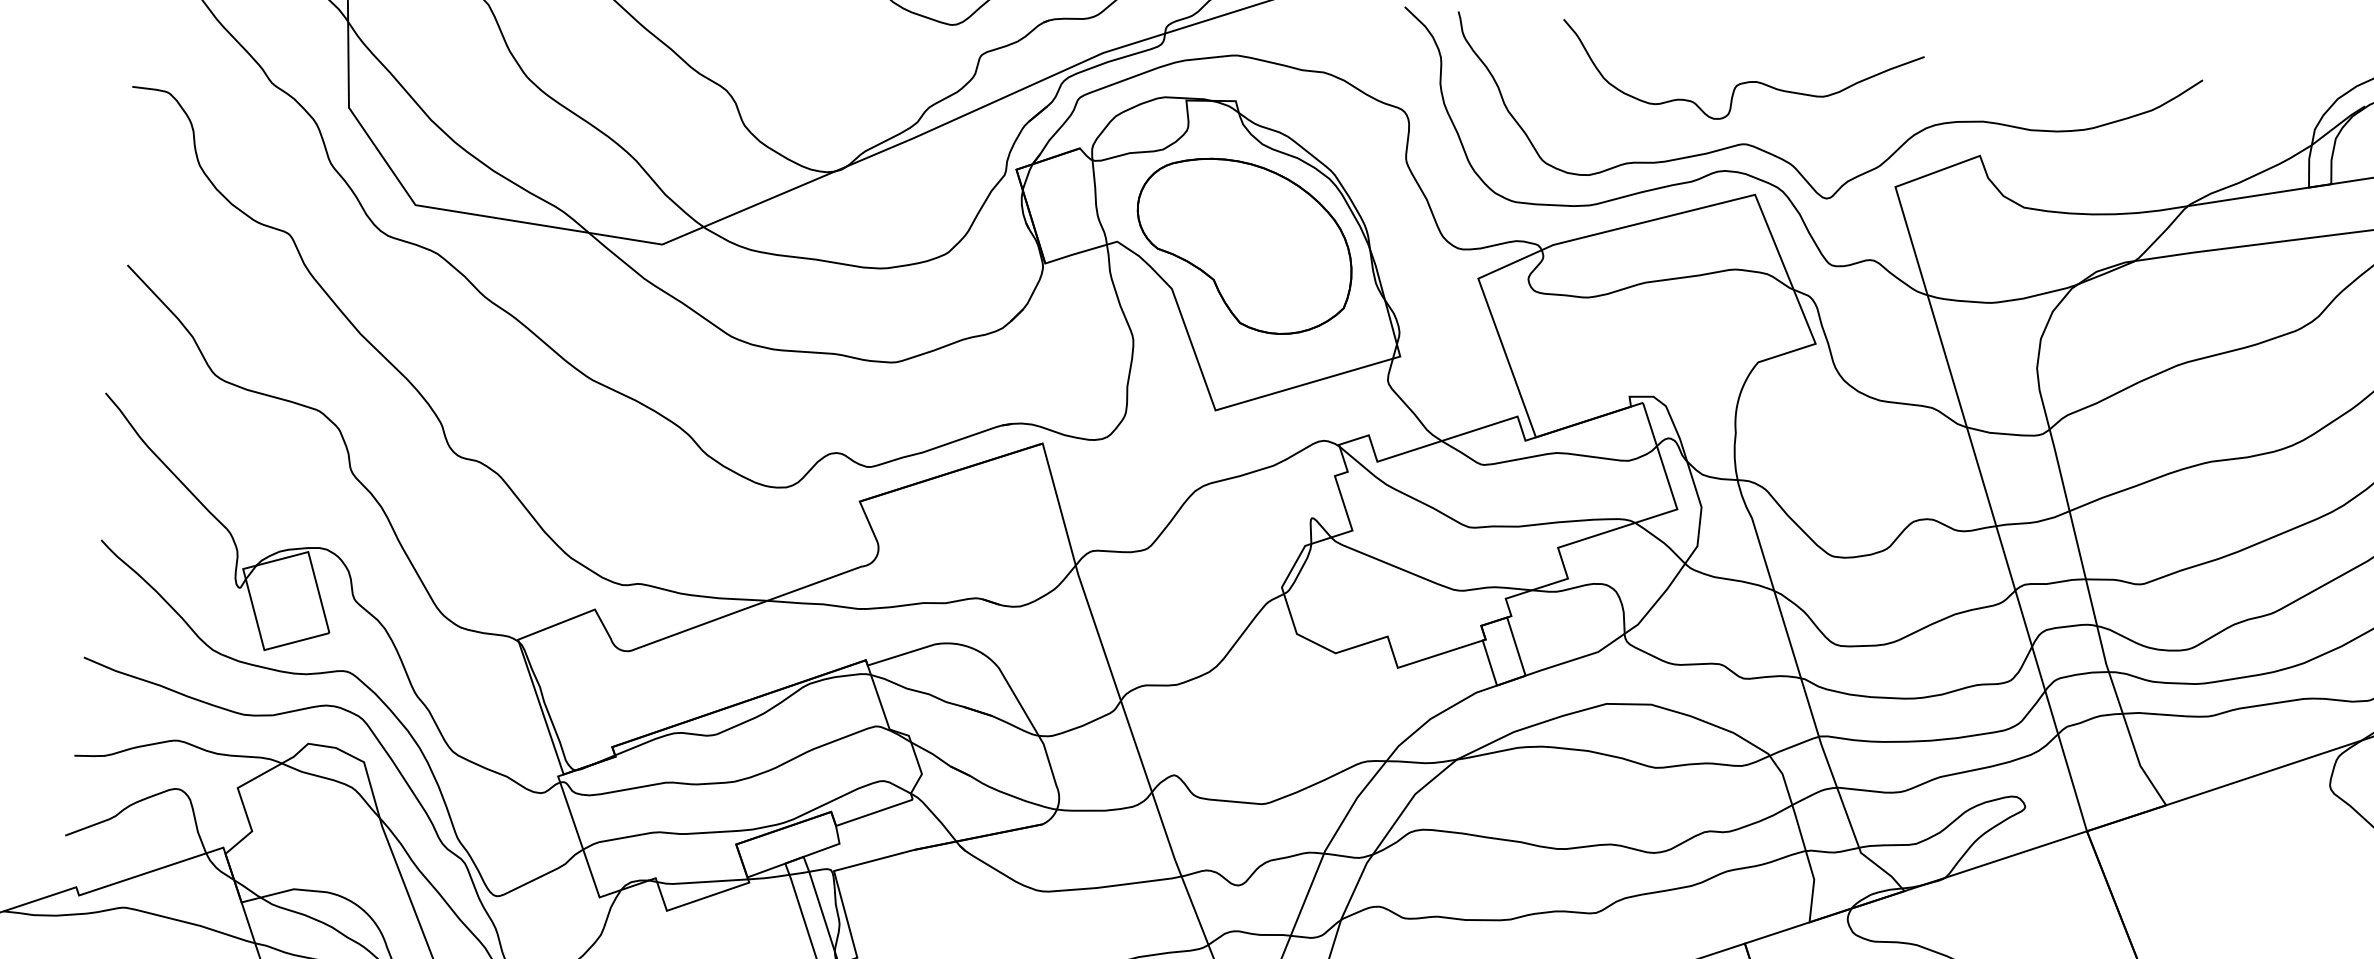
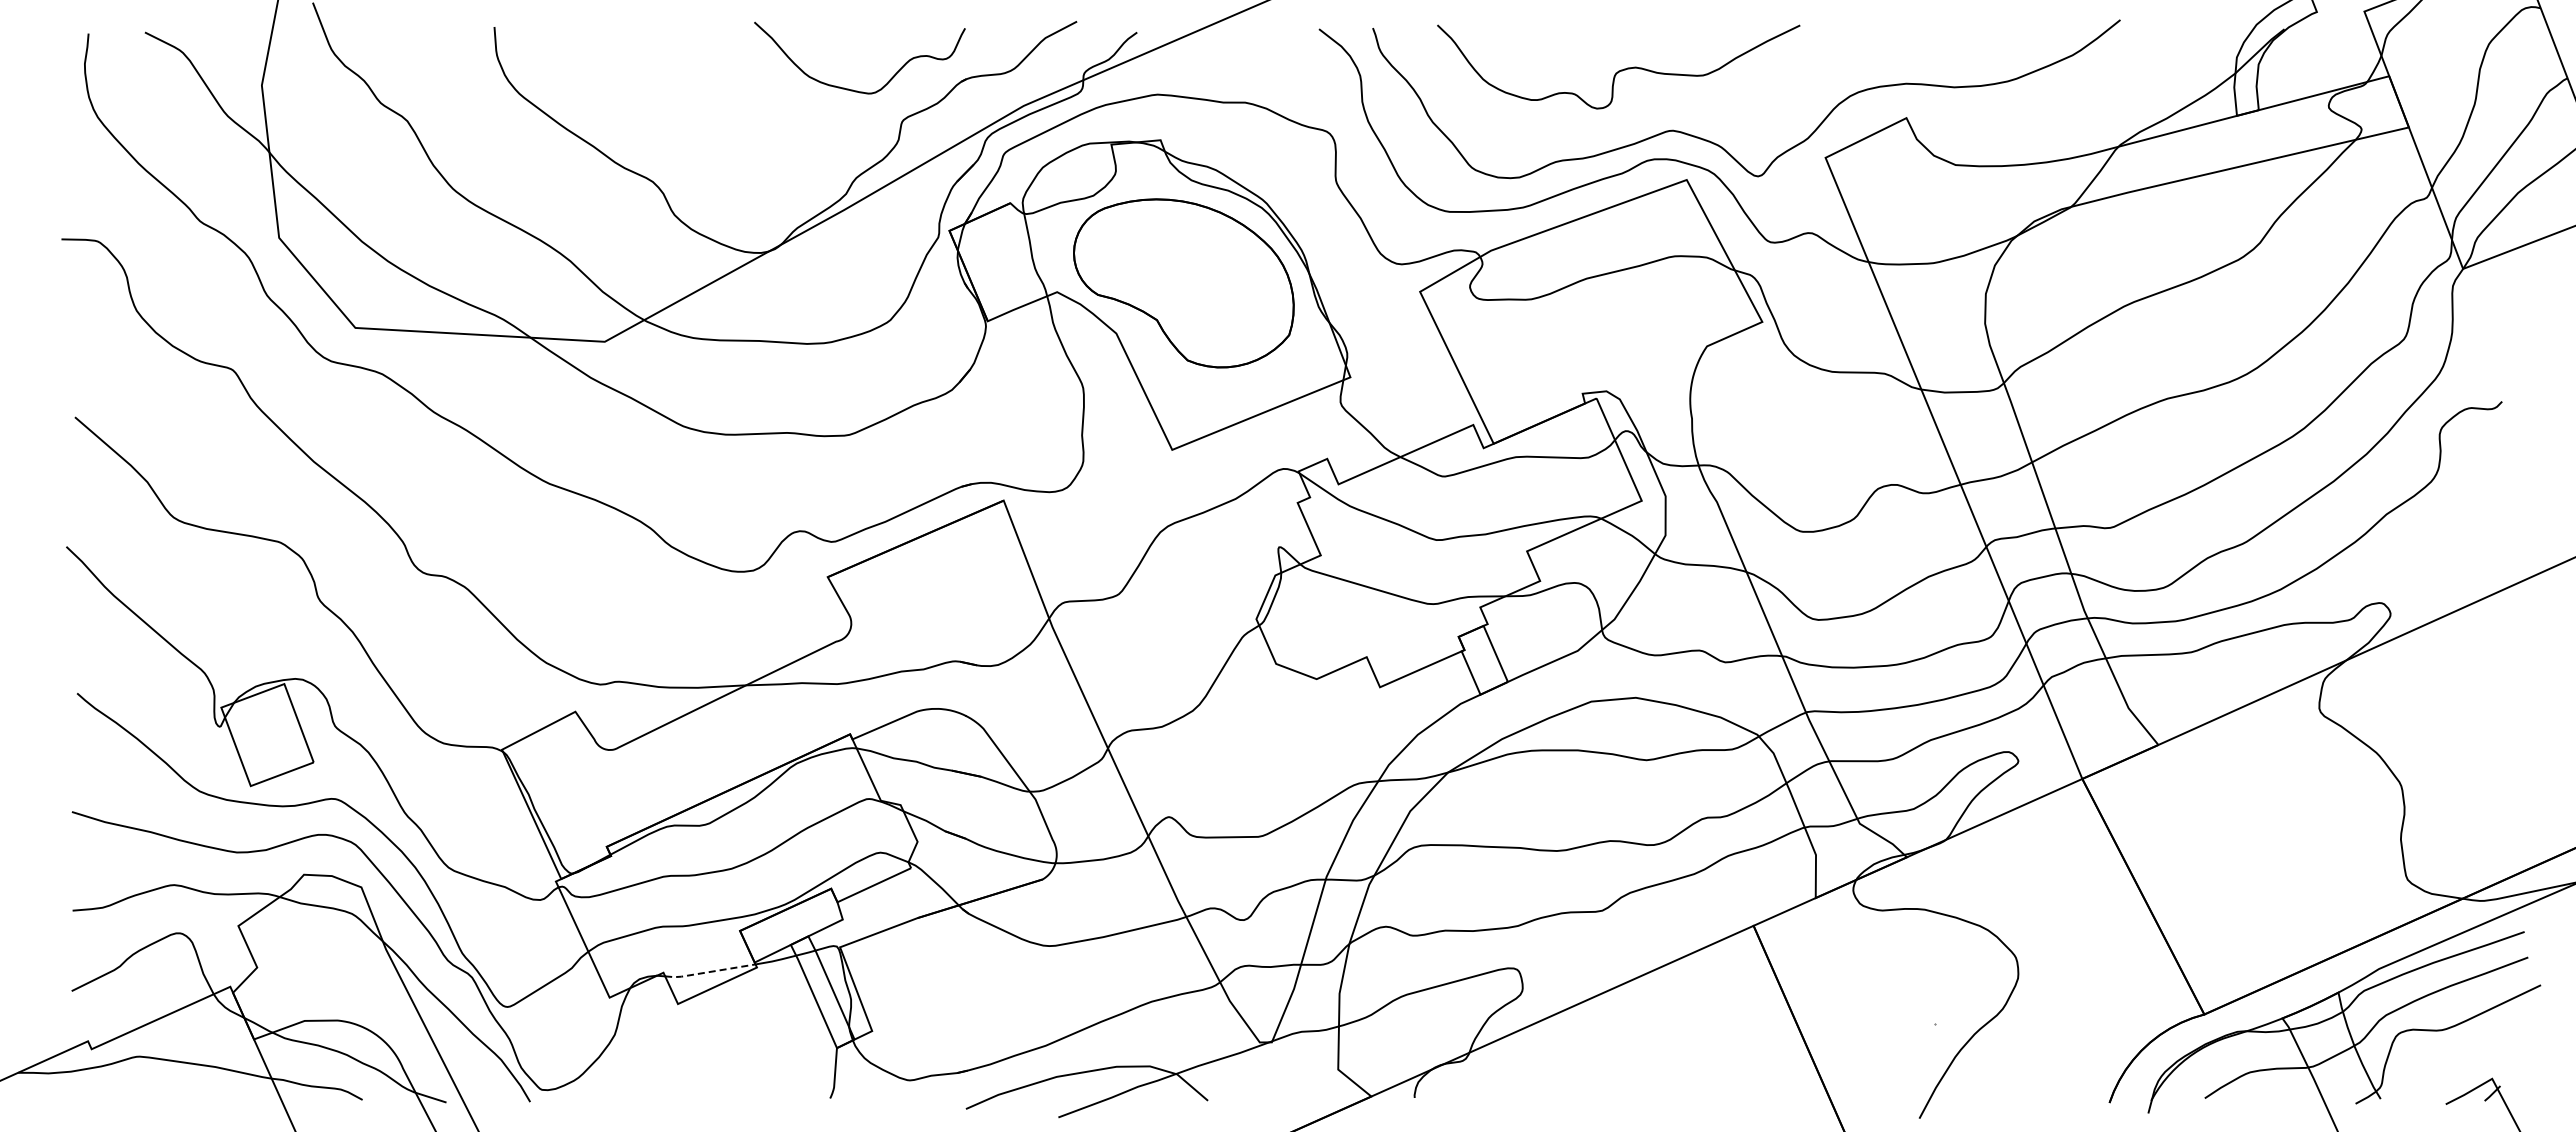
curve: (1739, 83) -> (1618, 70), moved
line: (700, 882) -> (708, 972), solid -> dashed

